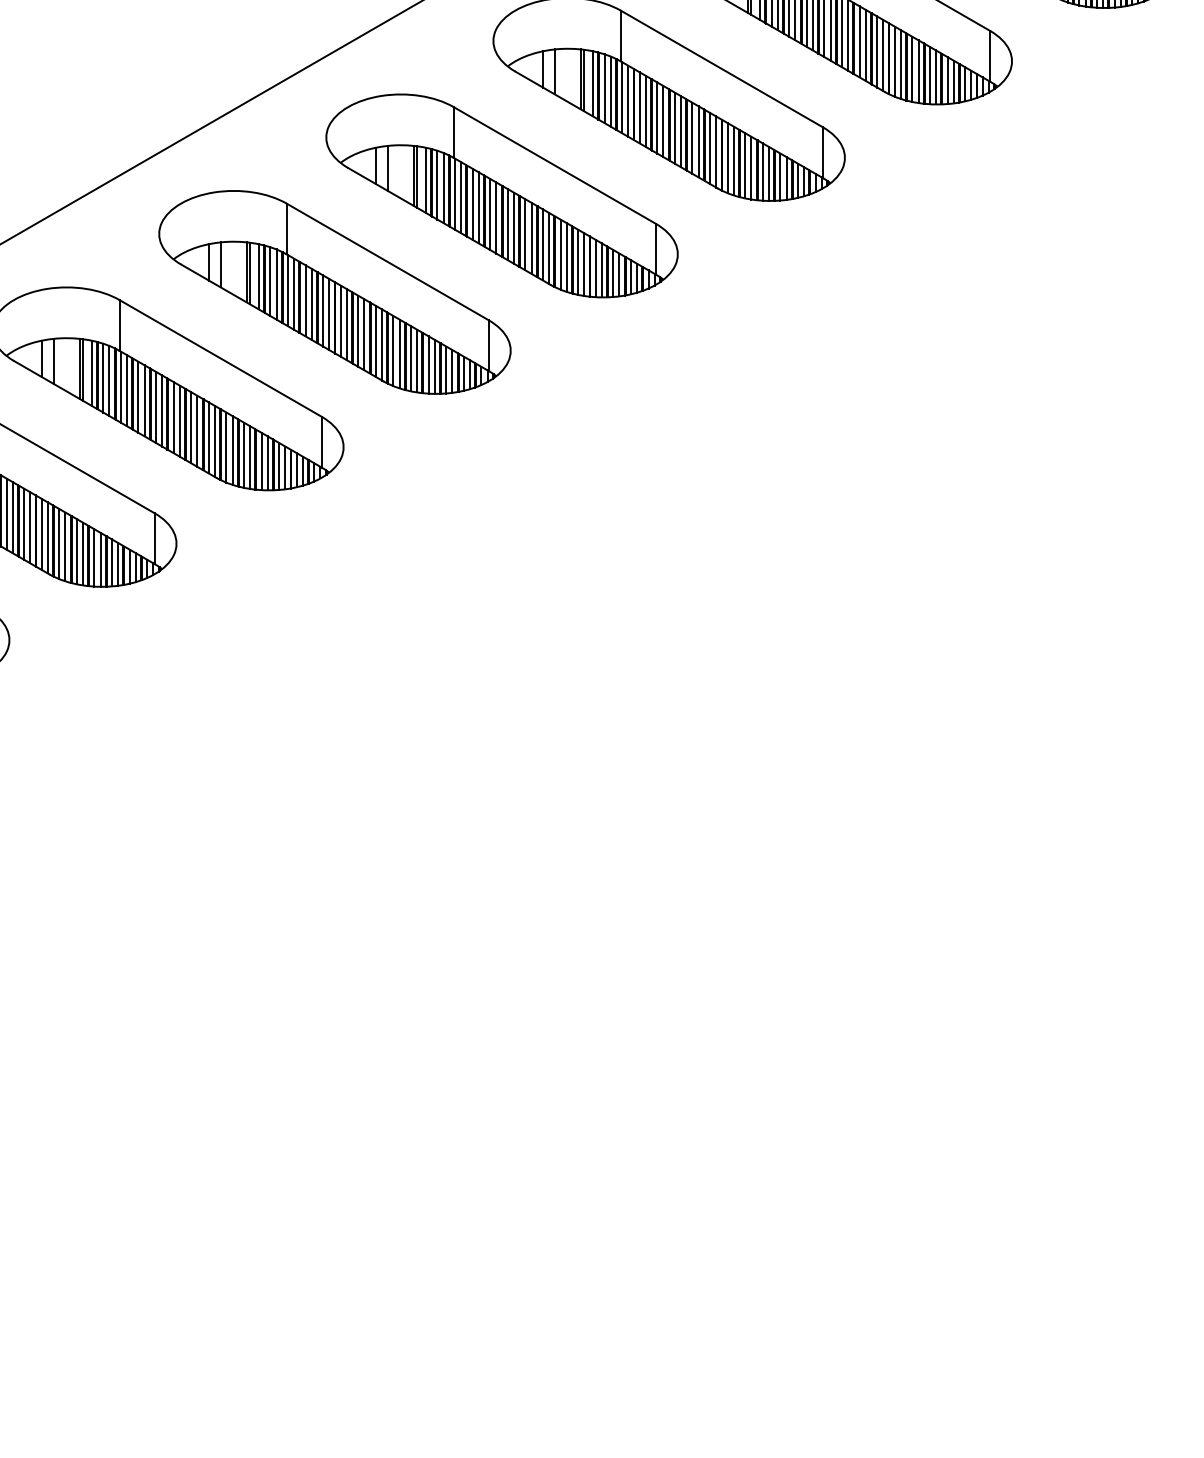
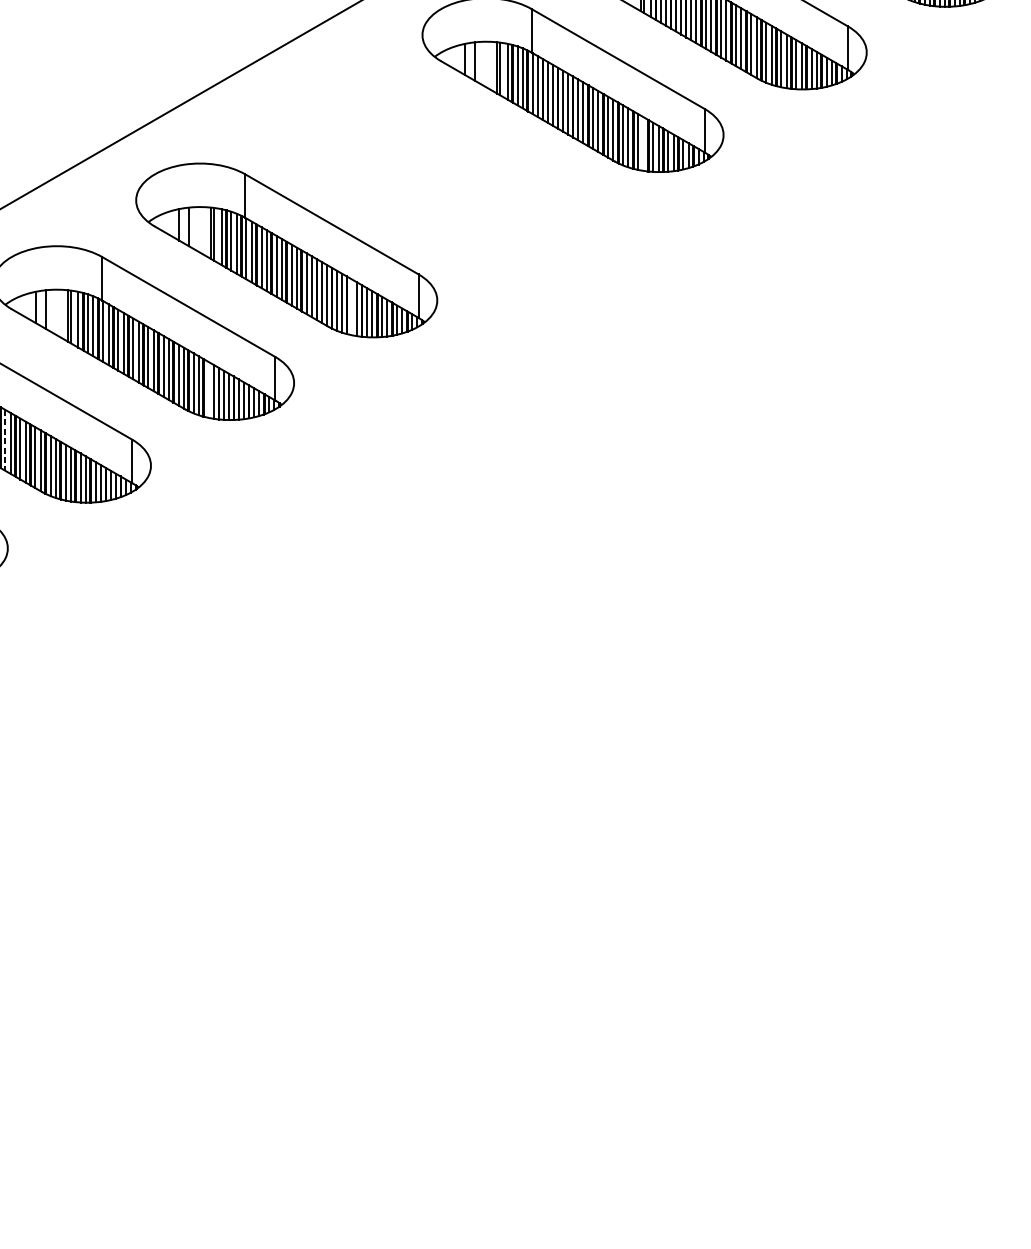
line: (751, 167) -> (643, 143), removed
part: (501, 195) -> (429, 167), removed
line: (411, 358) -> (352, 307), removed
line: (243, 454) -> (208, 389), removed
line: (6, 514) -> (5, 440), solid -> dashed

